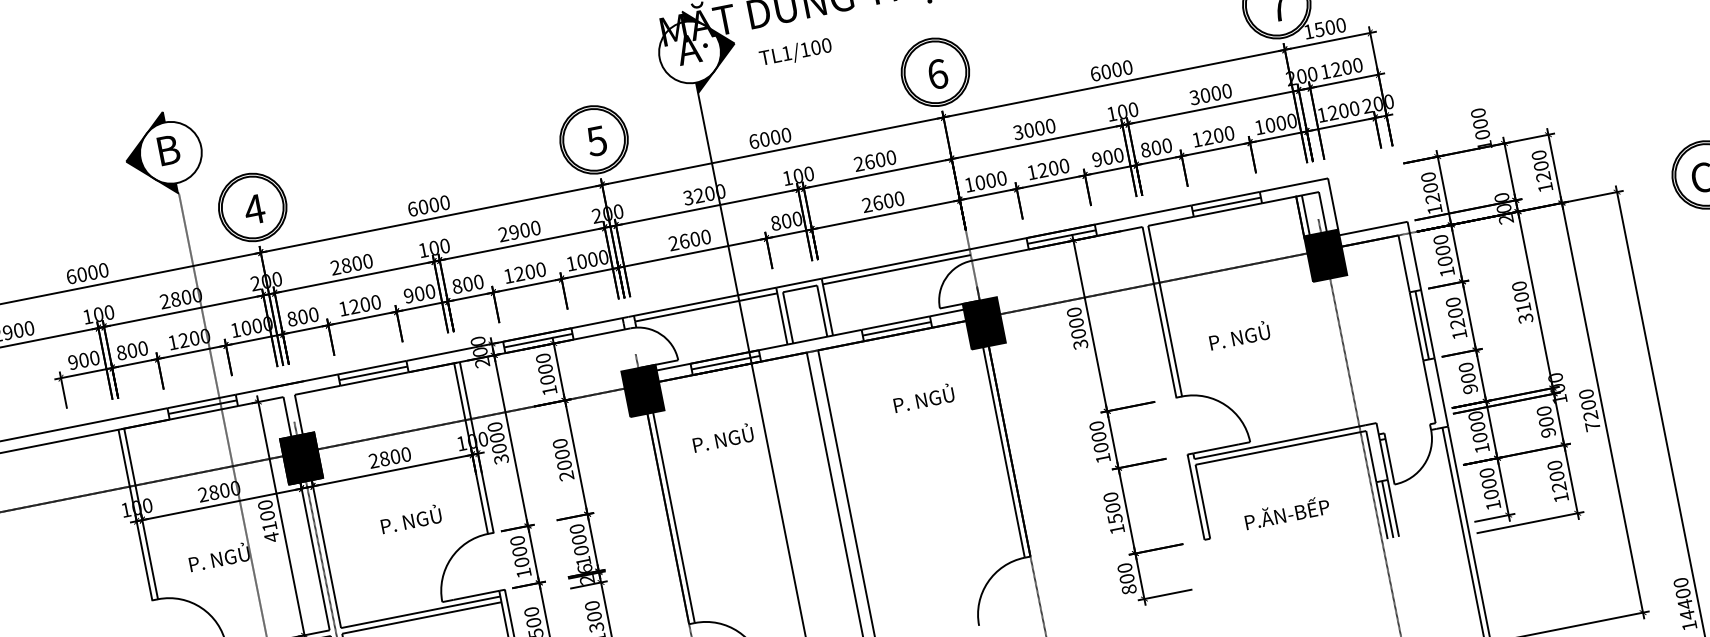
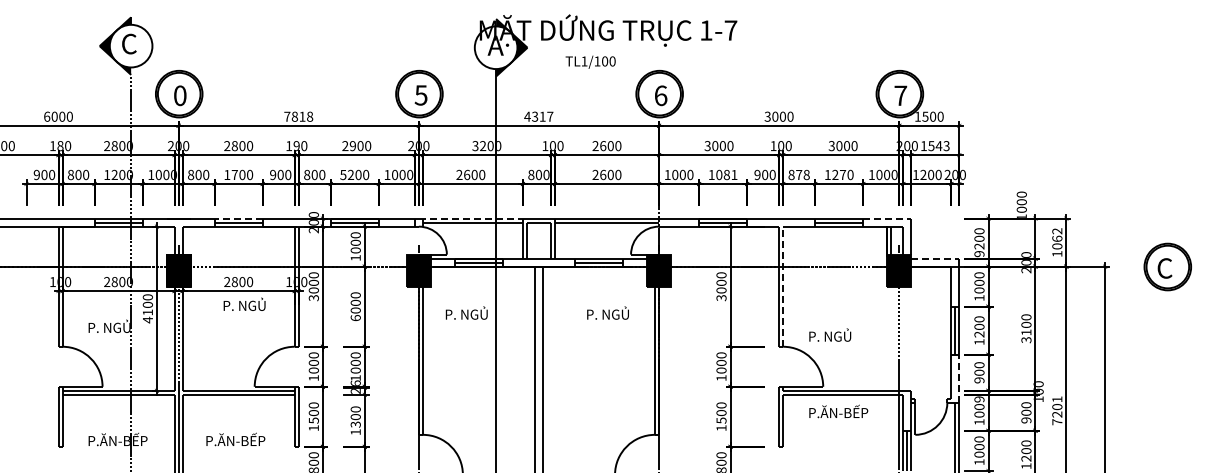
text: (795, 51) -> (590, 61), moved
text: (1346, 68) -> (938, 146), 1200 -> 1543
text: (1094, 73) -> (767, 116), 6000 -> 3000
text: (1219, 134) -> (843, 174), 1200 -> 1270
text: (769, 138) -> (538, 116), 6000 -> 4317
text: (1161, 146) -> (802, 174), 800 -> 878
text: (167, 149) -> (129, 43), B -> C
text: (1541, 165) -> (1057, 238), 1200 -> 1062
text: (1053, 167) -> (726, 174), 1200 -> 1081
line: (1294, 184) -> (887, 218), solid -> dashed
text: (428, 205) -> (298, 116), 6000 -> 7818
text: (253, 209) -> (179, 95), 4 -> 0
text: (1435, 210) -> (979, 254), 1200 -> 9200
line: (1373, 228) -> (935, 258), solid -> dashed
text: (434, 248) -> (296, 146), 100 -> 190
text: (509, 276) -> (343, 175), 1200 -> 5200
line: (703, 301) -> (471, 218), solid -> dashed
text: (353, 306) -> (234, 174), 1200 -> 1700
line: (1165, 310) -> (783, 286), solid -> dashed
text: (98, 313) -> (60, 145), 100 -> 180
text: (1239, 334) -> (830, 334), moved
line: (371, 367) -> (238, 218), solid -> dashed
line: (1441, 392) -> (959, 378), solid -> dashed
text: (1586, 394) -> (1057, 399), 7200 -> 7201
text: (1475, 416) -> (979, 399), 1000 -> 1009
text: (566, 476) -> (355, 318), 2000 -> 6000
text: (1286, 512) -> (838, 411), moved
text: (410, 517) -> (244, 303), moved

